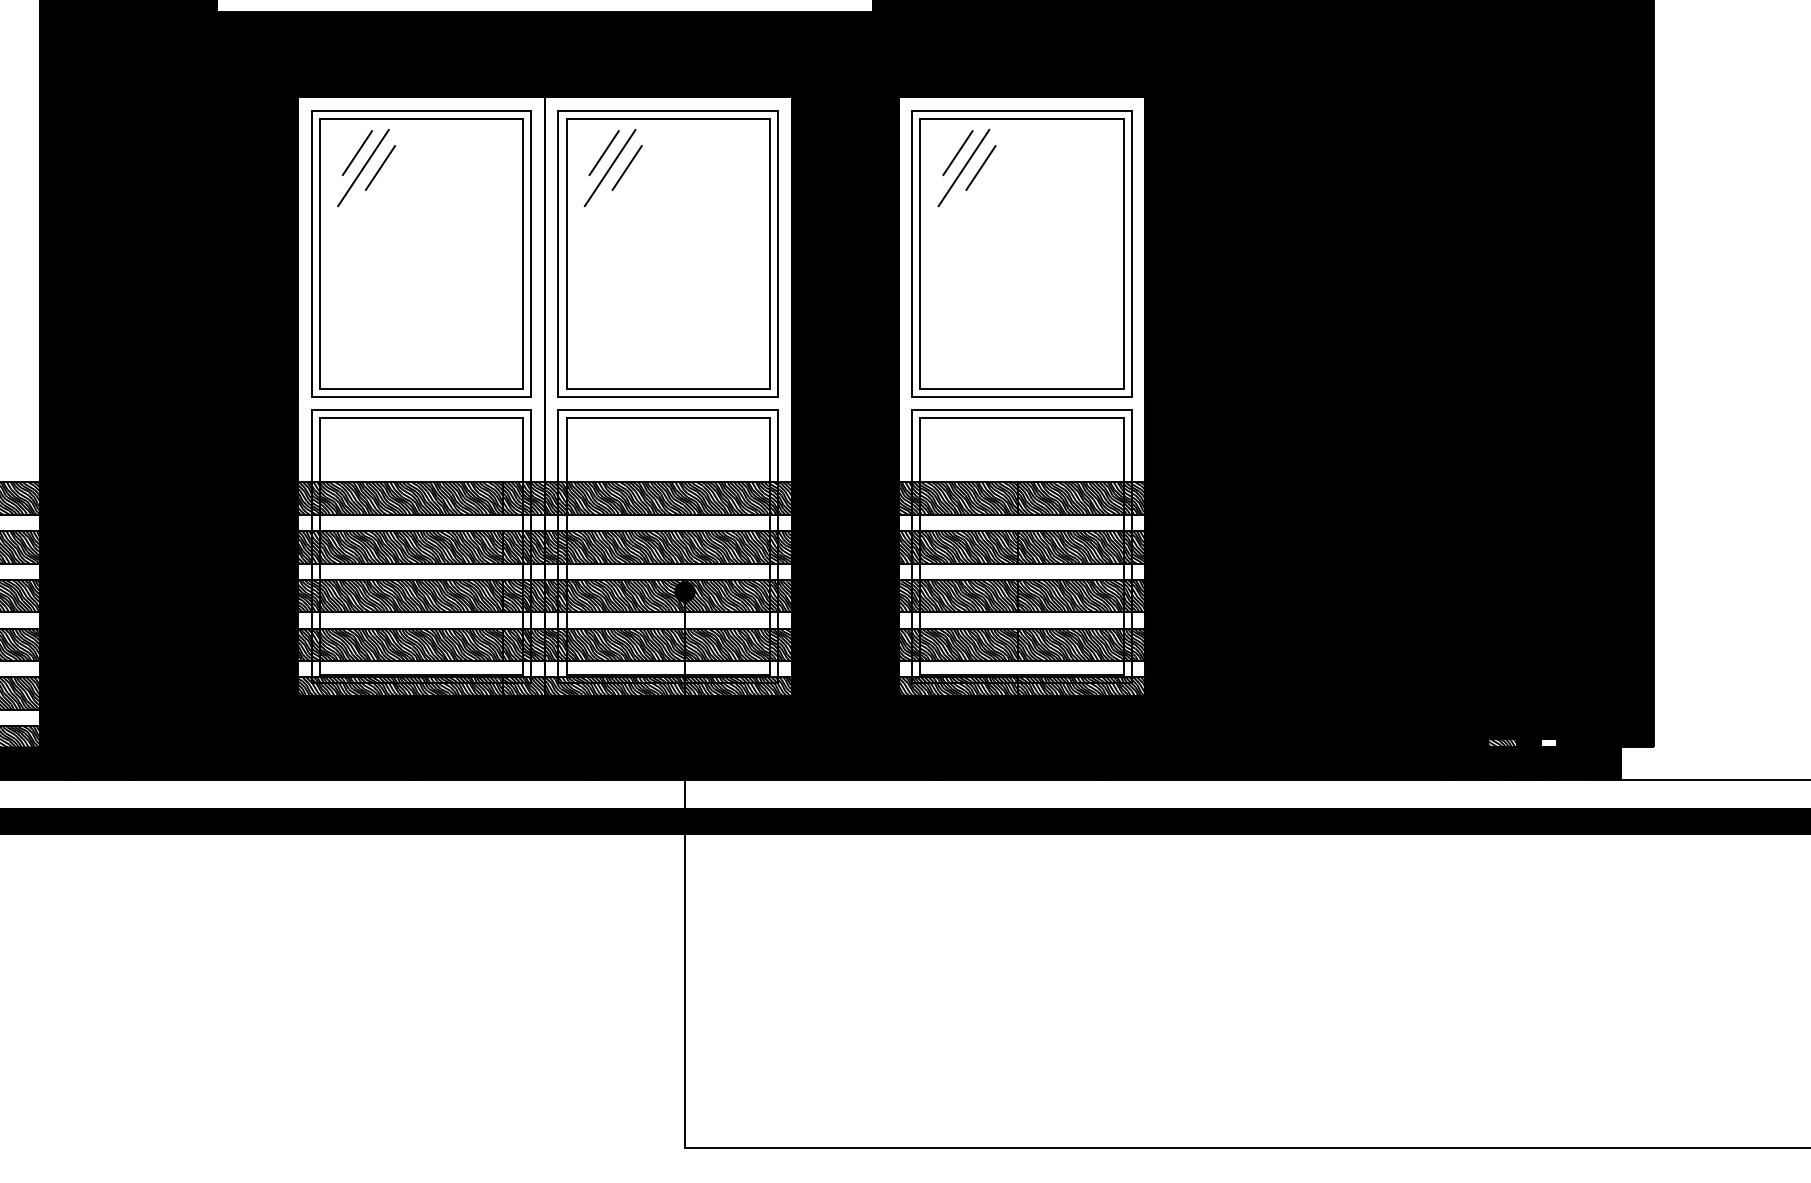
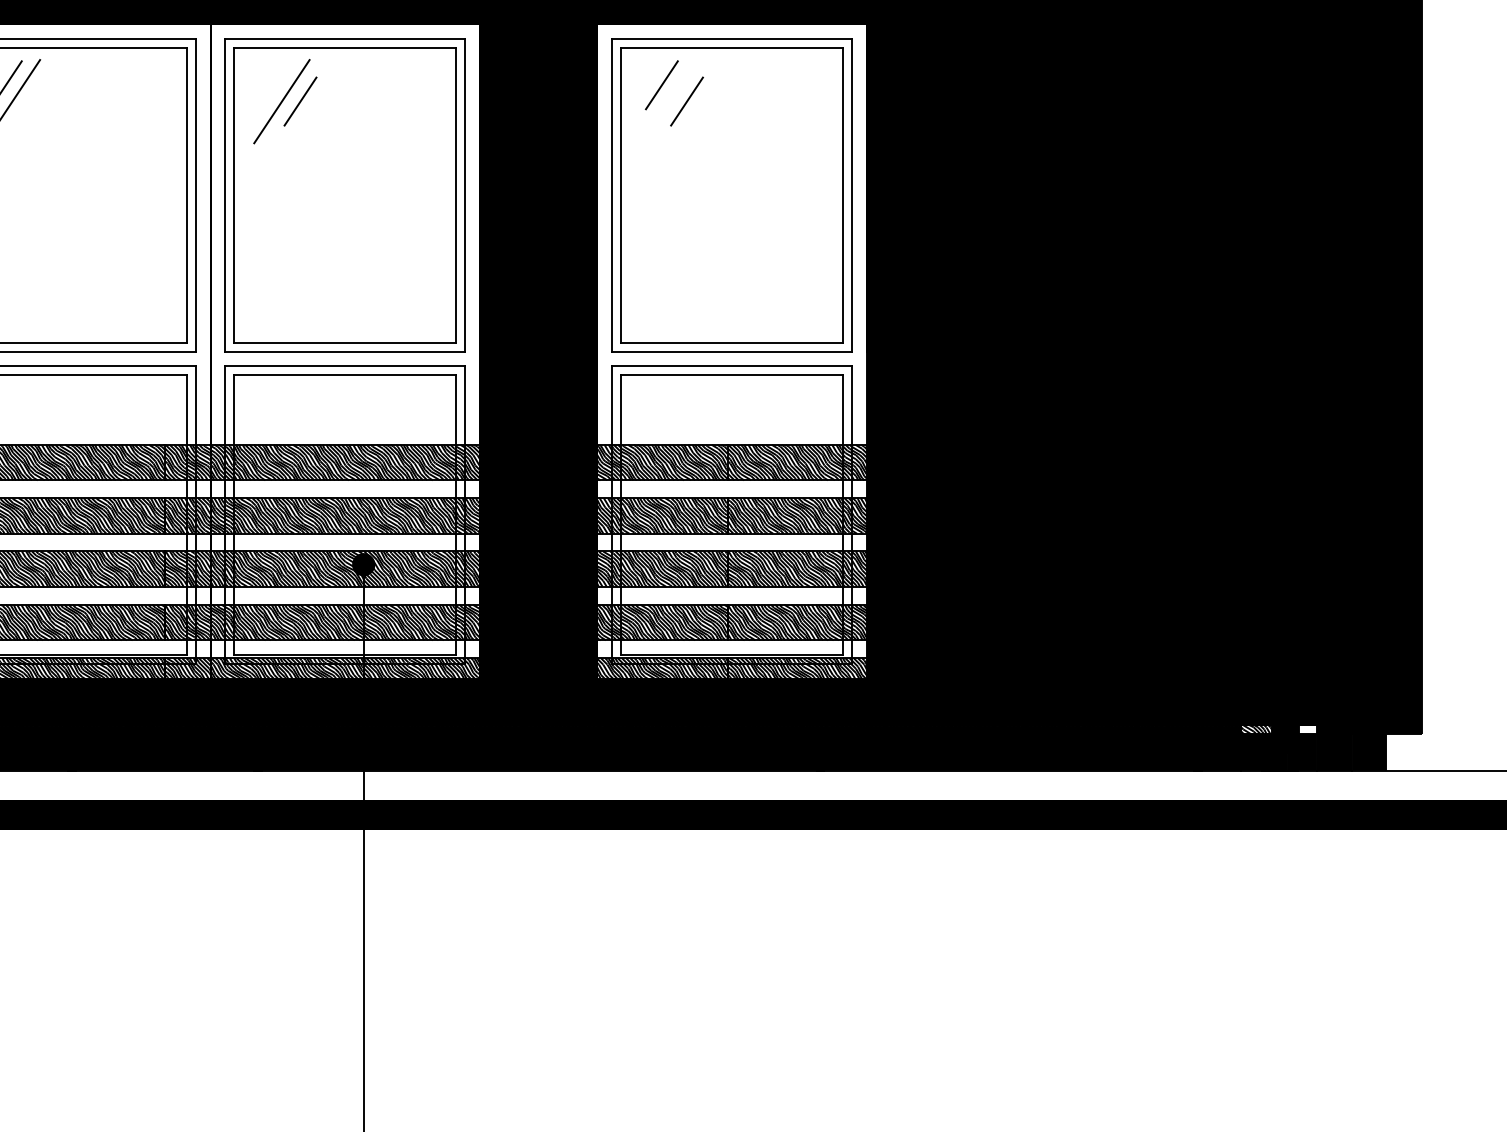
line: (603, 153) -> (274, 85), removed
line: (380, 167) -> (31, 101), removed
line: (963, 168) -> (667, 102), removed

